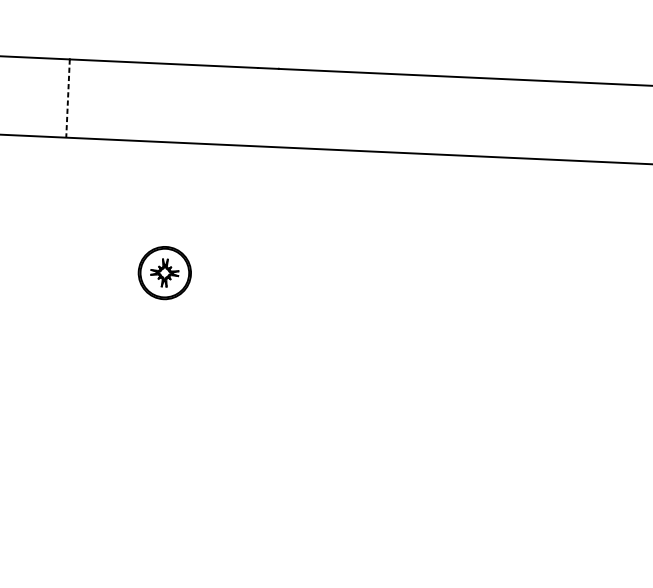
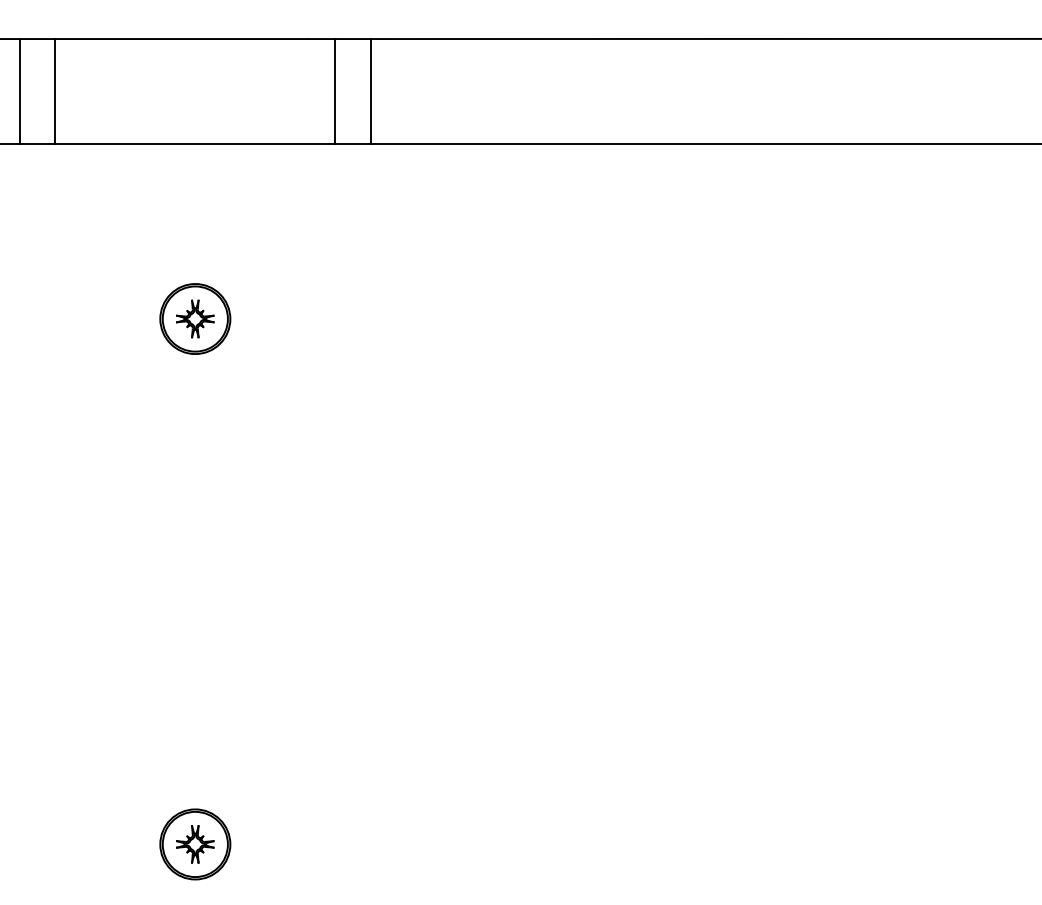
line: (42, 96) -> (20, 90), added
line: (68, 98) -> (55, 91), dashed -> solid
line: (277, 108) -> (335, 91), added
line: (303, 108) -> (370, 90), added

